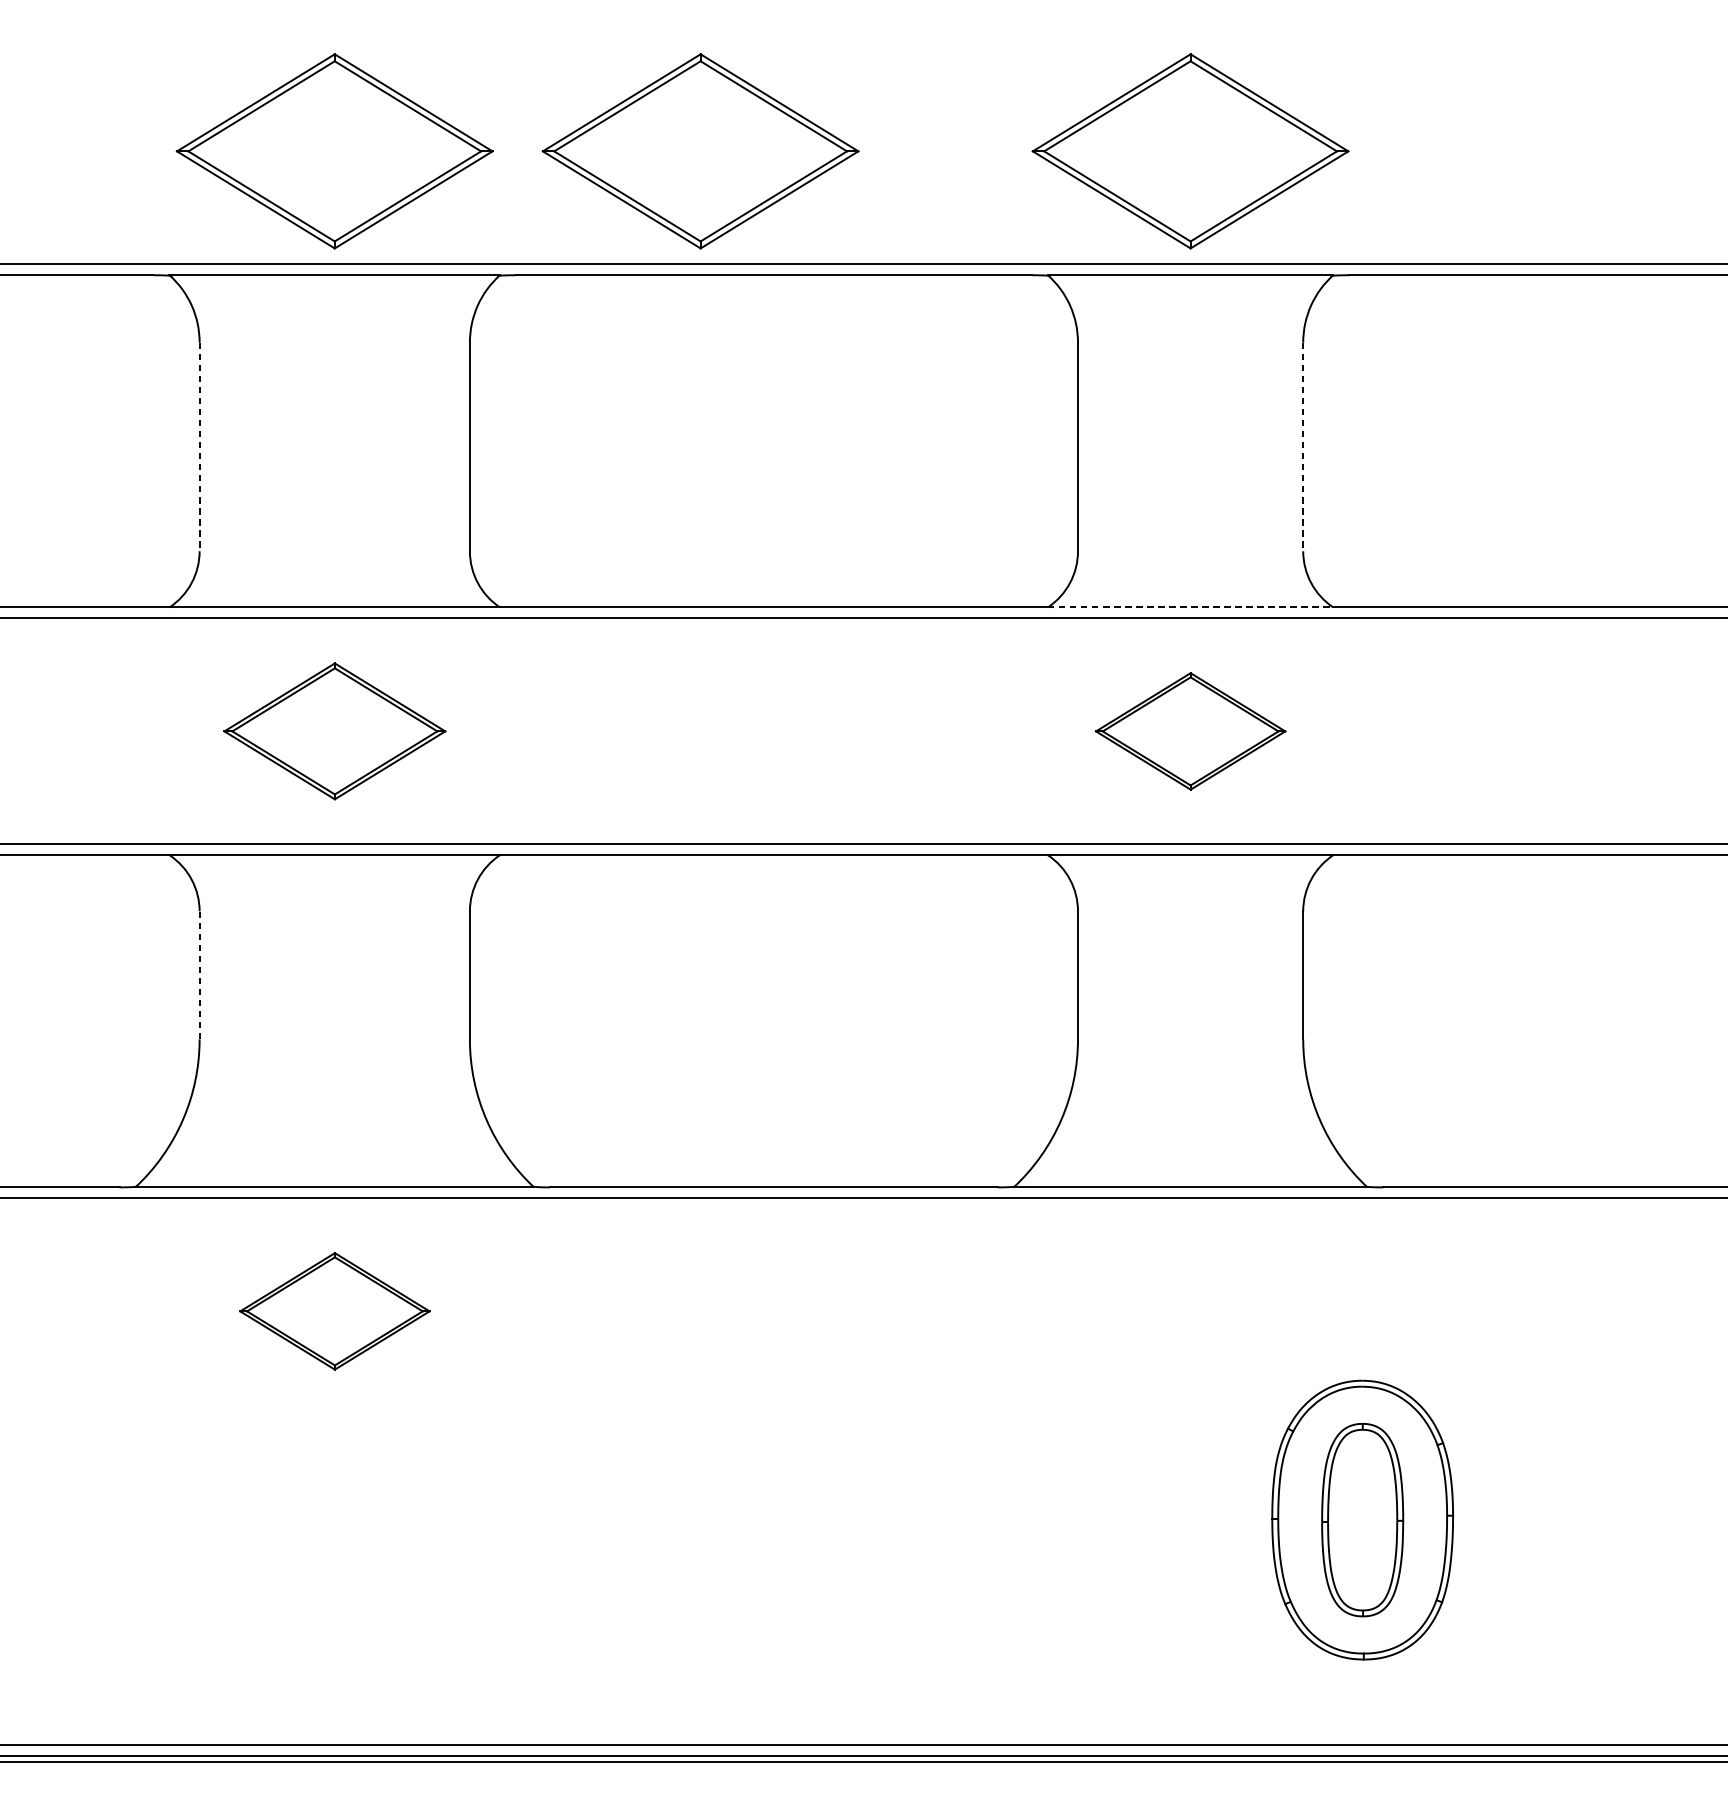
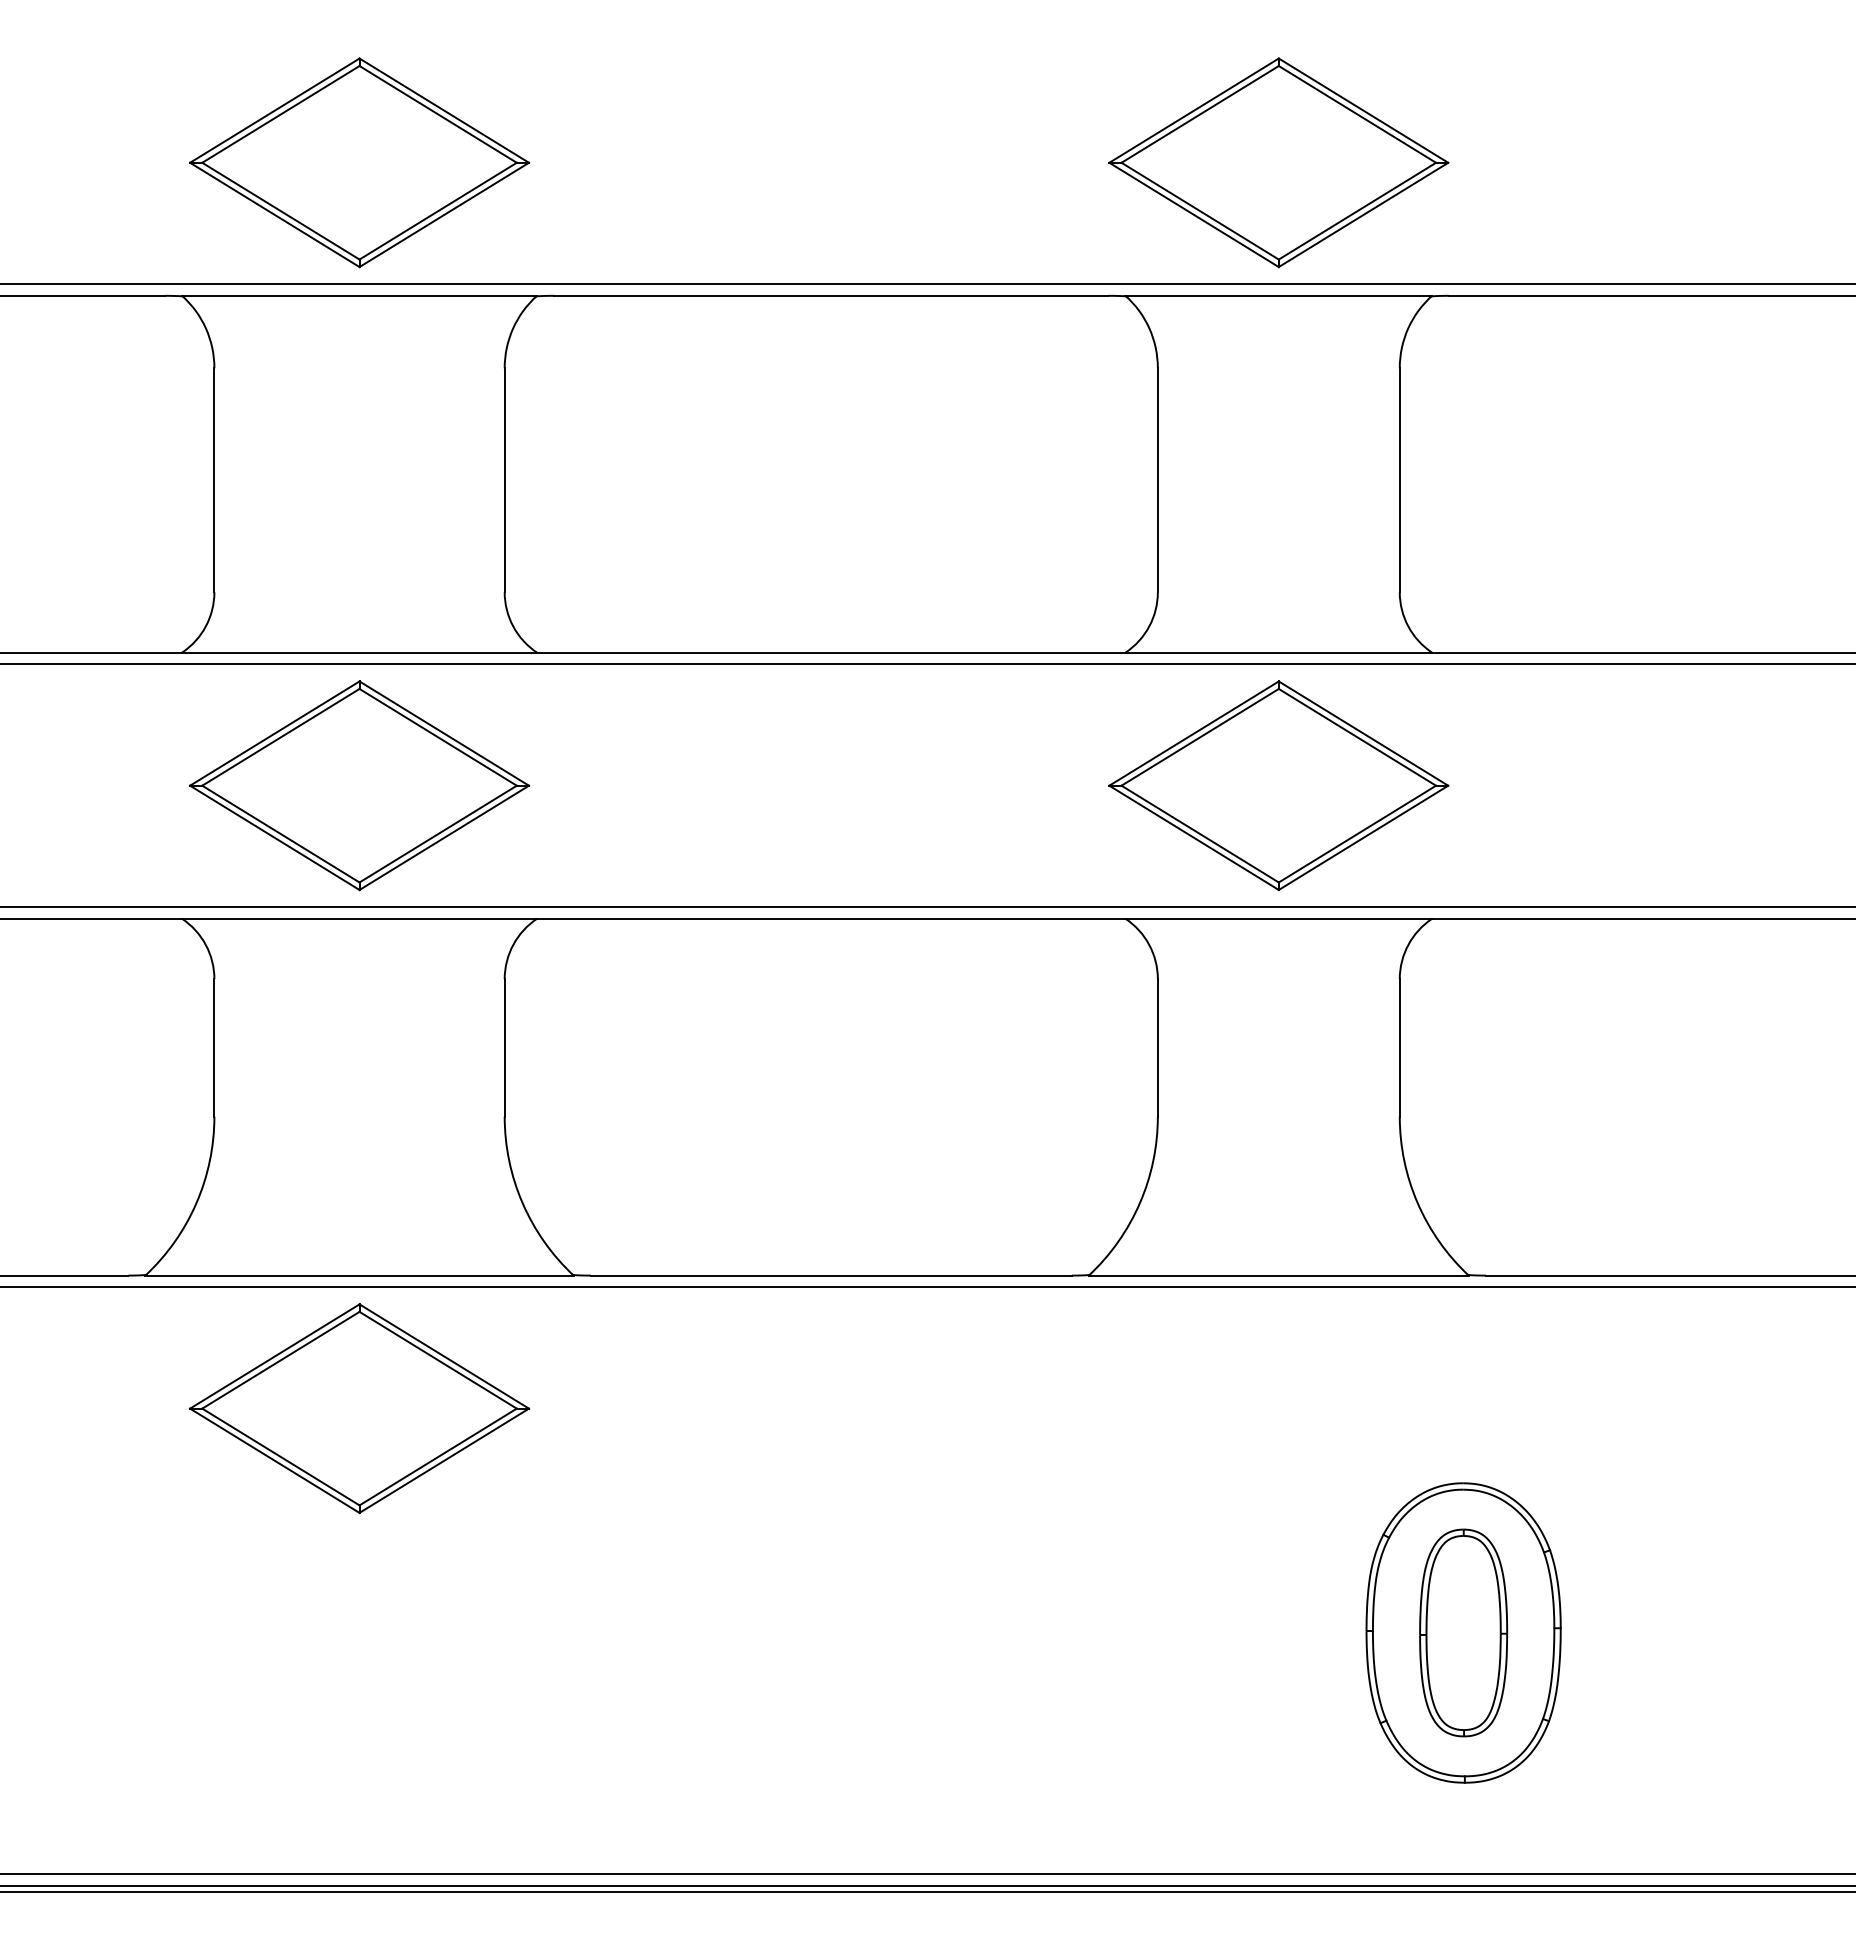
part: (700, 151) -> (752, 162), removed
line: (199, 447) -> (214, 480), dashed -> solid
line: (1302, 447) -> (1399, 480), dashed -> solid
line: (1191, 607) -> (1279, 652), dashed -> solid
part: (334, 731) -> (359, 785), size x1.43
part: (1190, 731) -> (1278, 785), size x1.67
line: (199, 975) -> (214, 1047), dashed -> solid
part: (334, 1311) -> (359, 1408), size x1.67

